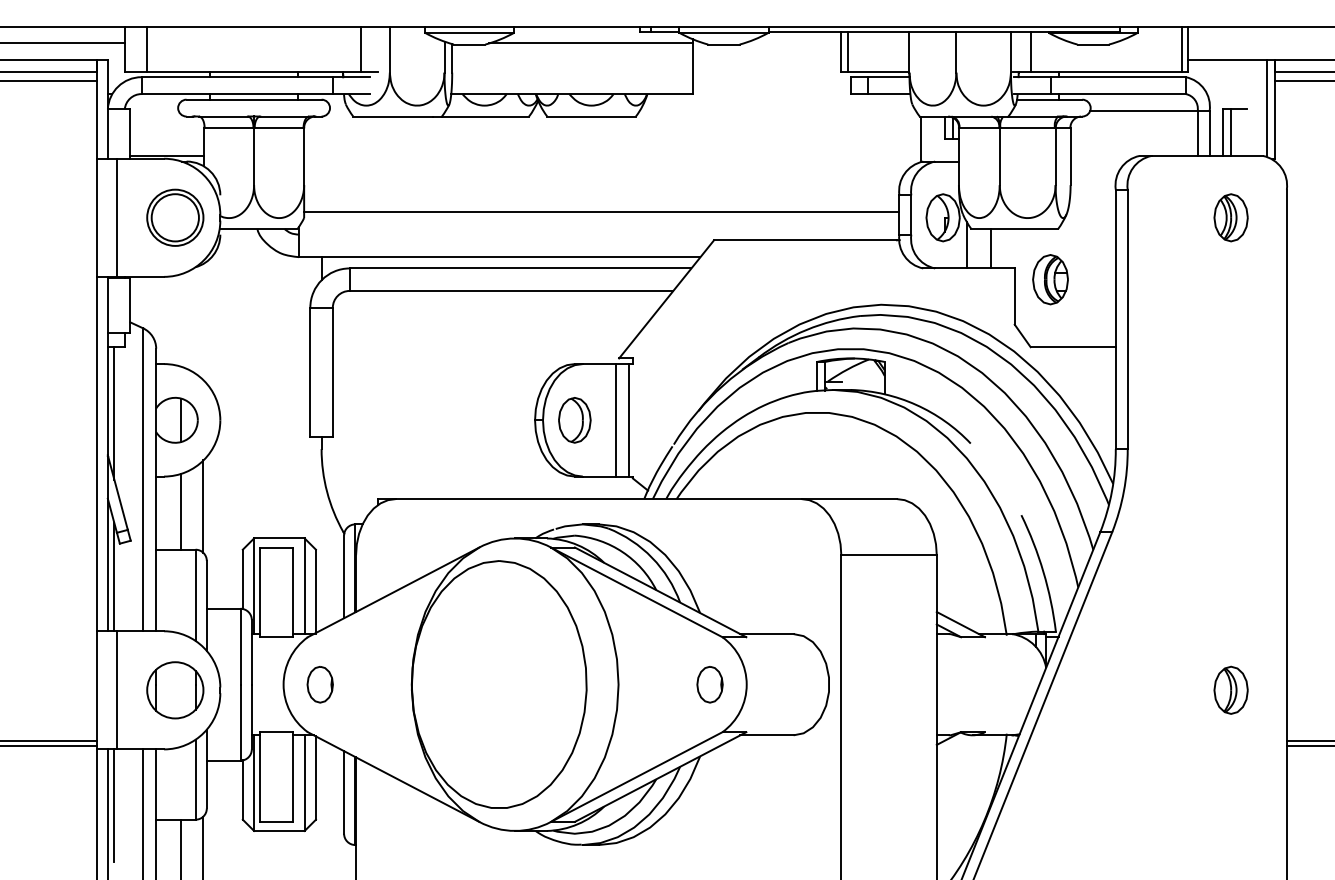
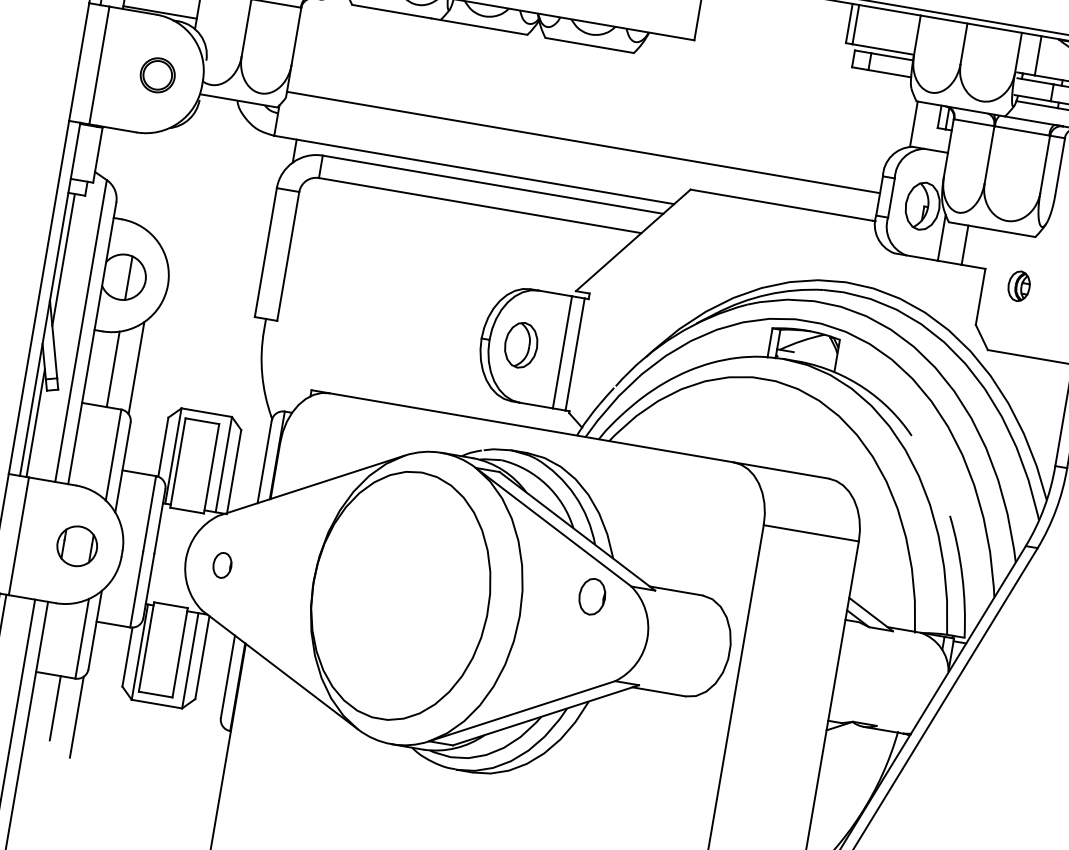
part: (175, 217) -> (157, 75), size x0.6
part: (1050, 279) -> (1019, 285), size x0.6
part: (319, 684) -> (221, 565), size x0.7
part: (709, 684) -> (591, 596), moved
part: (175, 690) -> (77, 546), size x0.7

